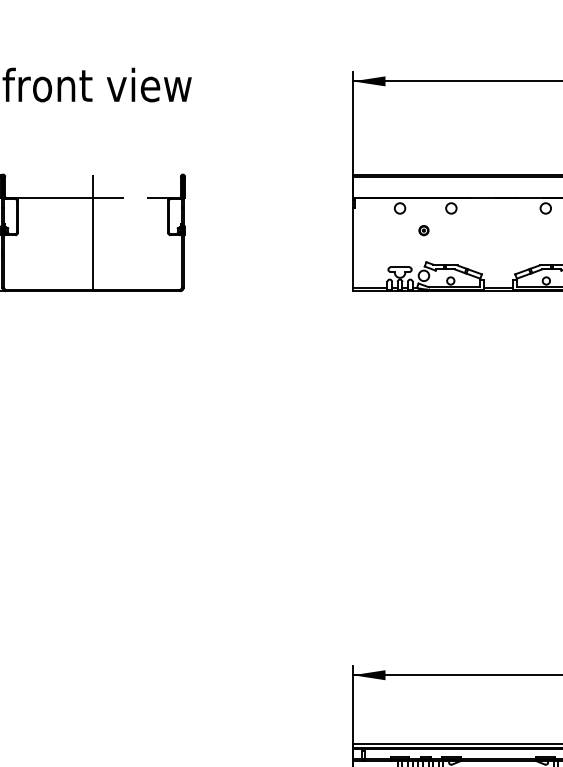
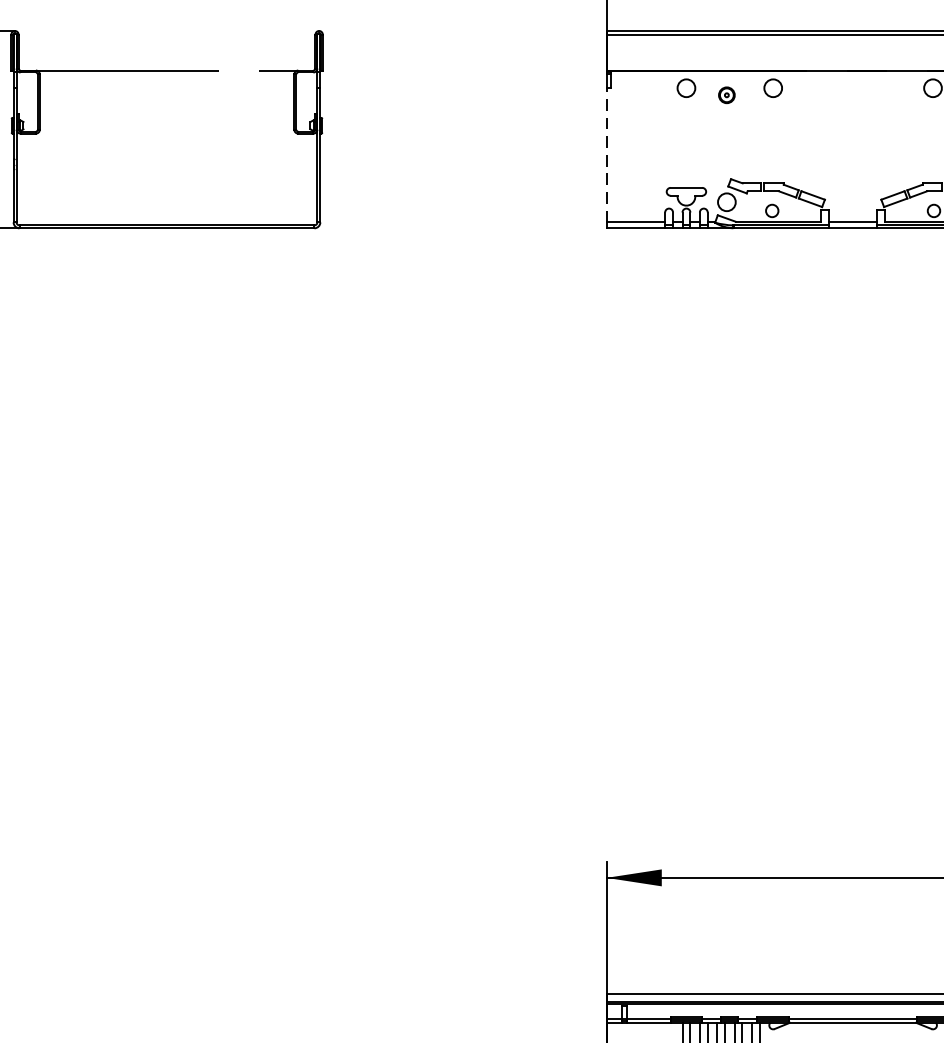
part: (423, 230) -> (726, 95), moved
line: (93, 232) -> (167, 128), removed
line: (352, 248) -> (605, 155), solid -> dashed

